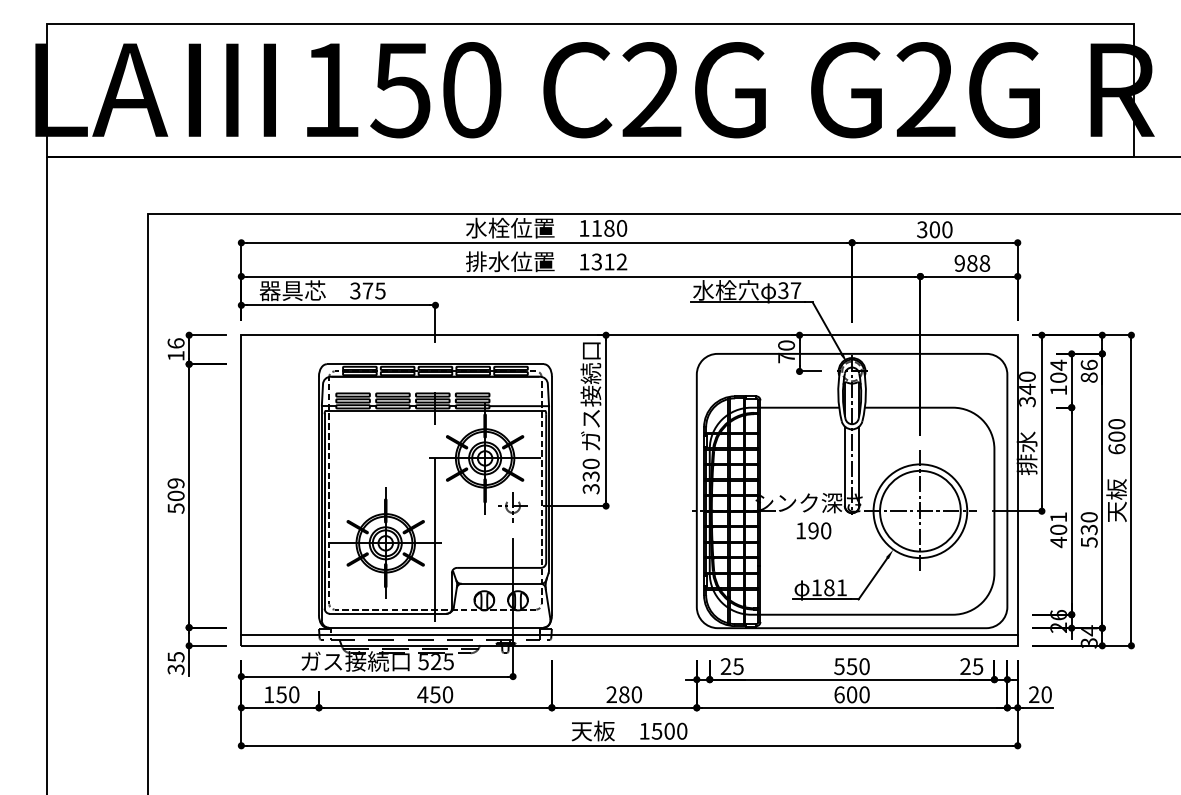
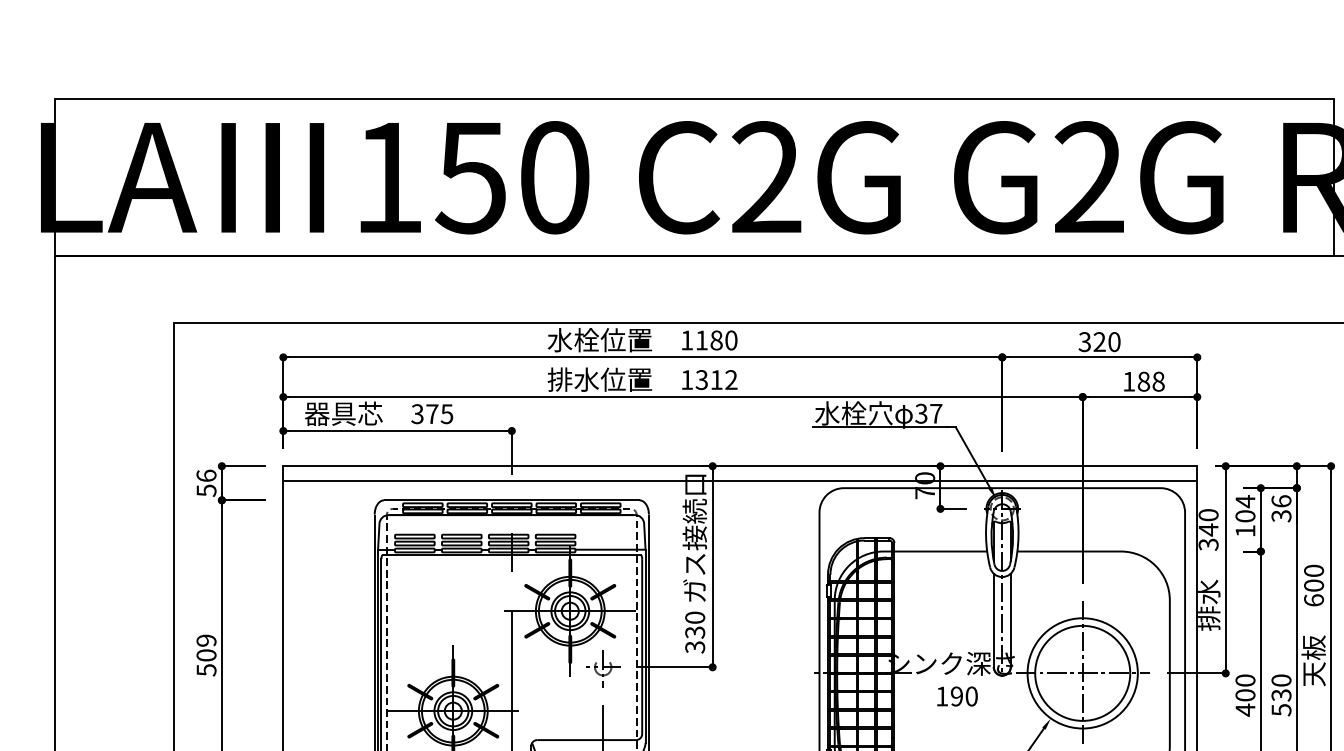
text: (934, 229) -> (1099, 341), 300 -> 320
text: (959, 263) -> (1128, 381), 988 -> 188
line: (629, 348) -> (740, 481), added
text: (175, 356) -> (205, 491), 16 -> 56
text: (1088, 377) -> (1280, 515), 86 -> 36
text: (1058, 517) -> (1245, 680), 401 -> 400

